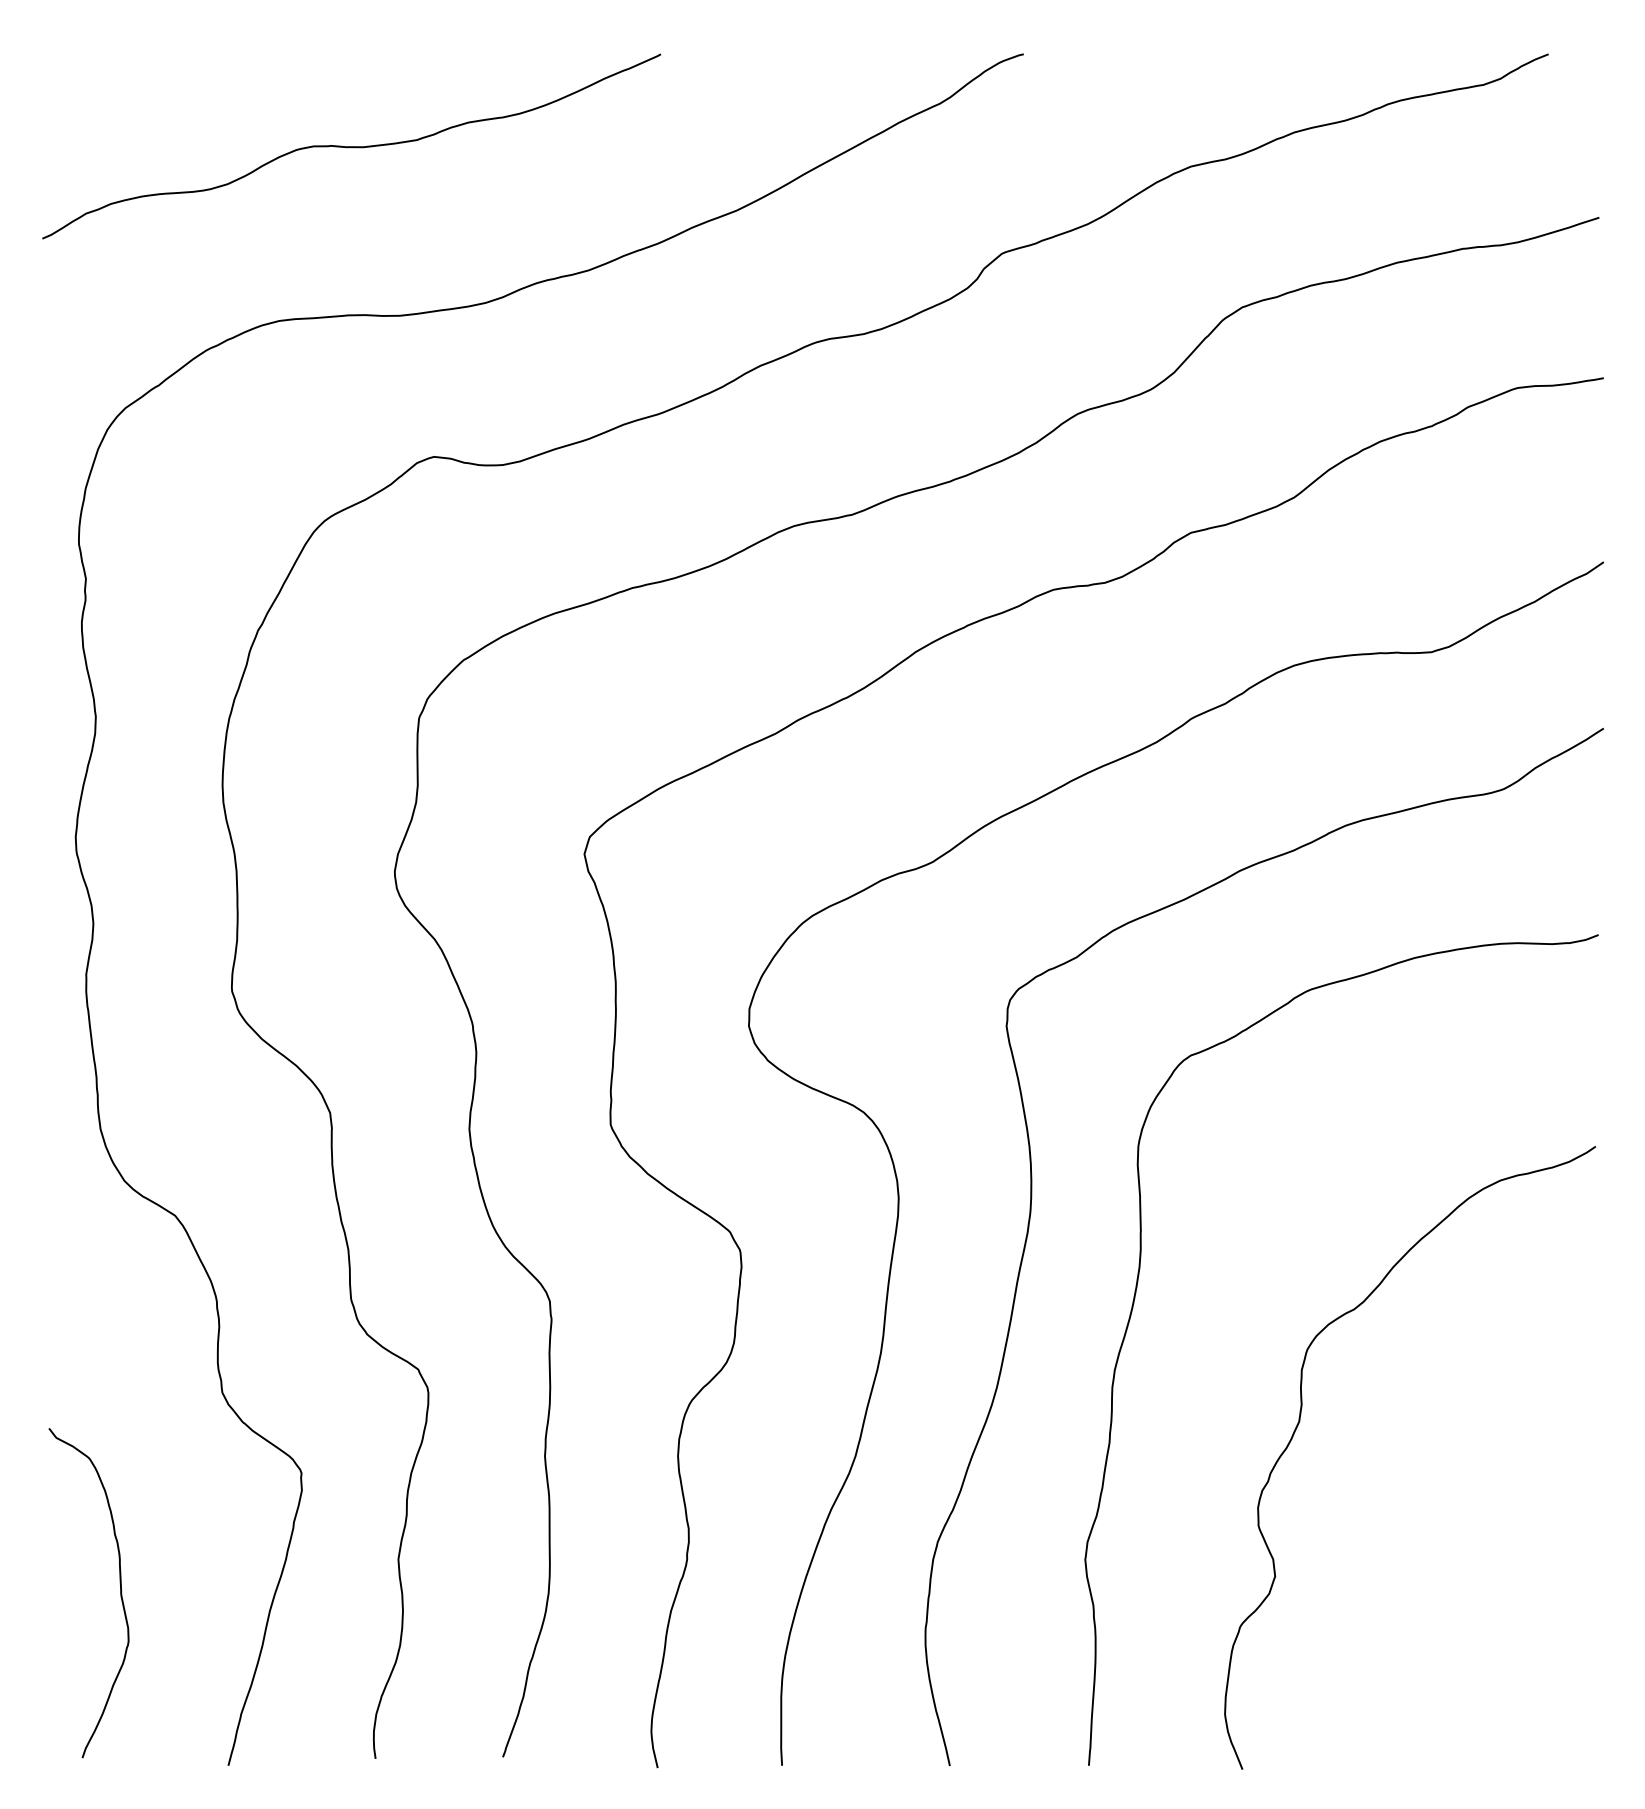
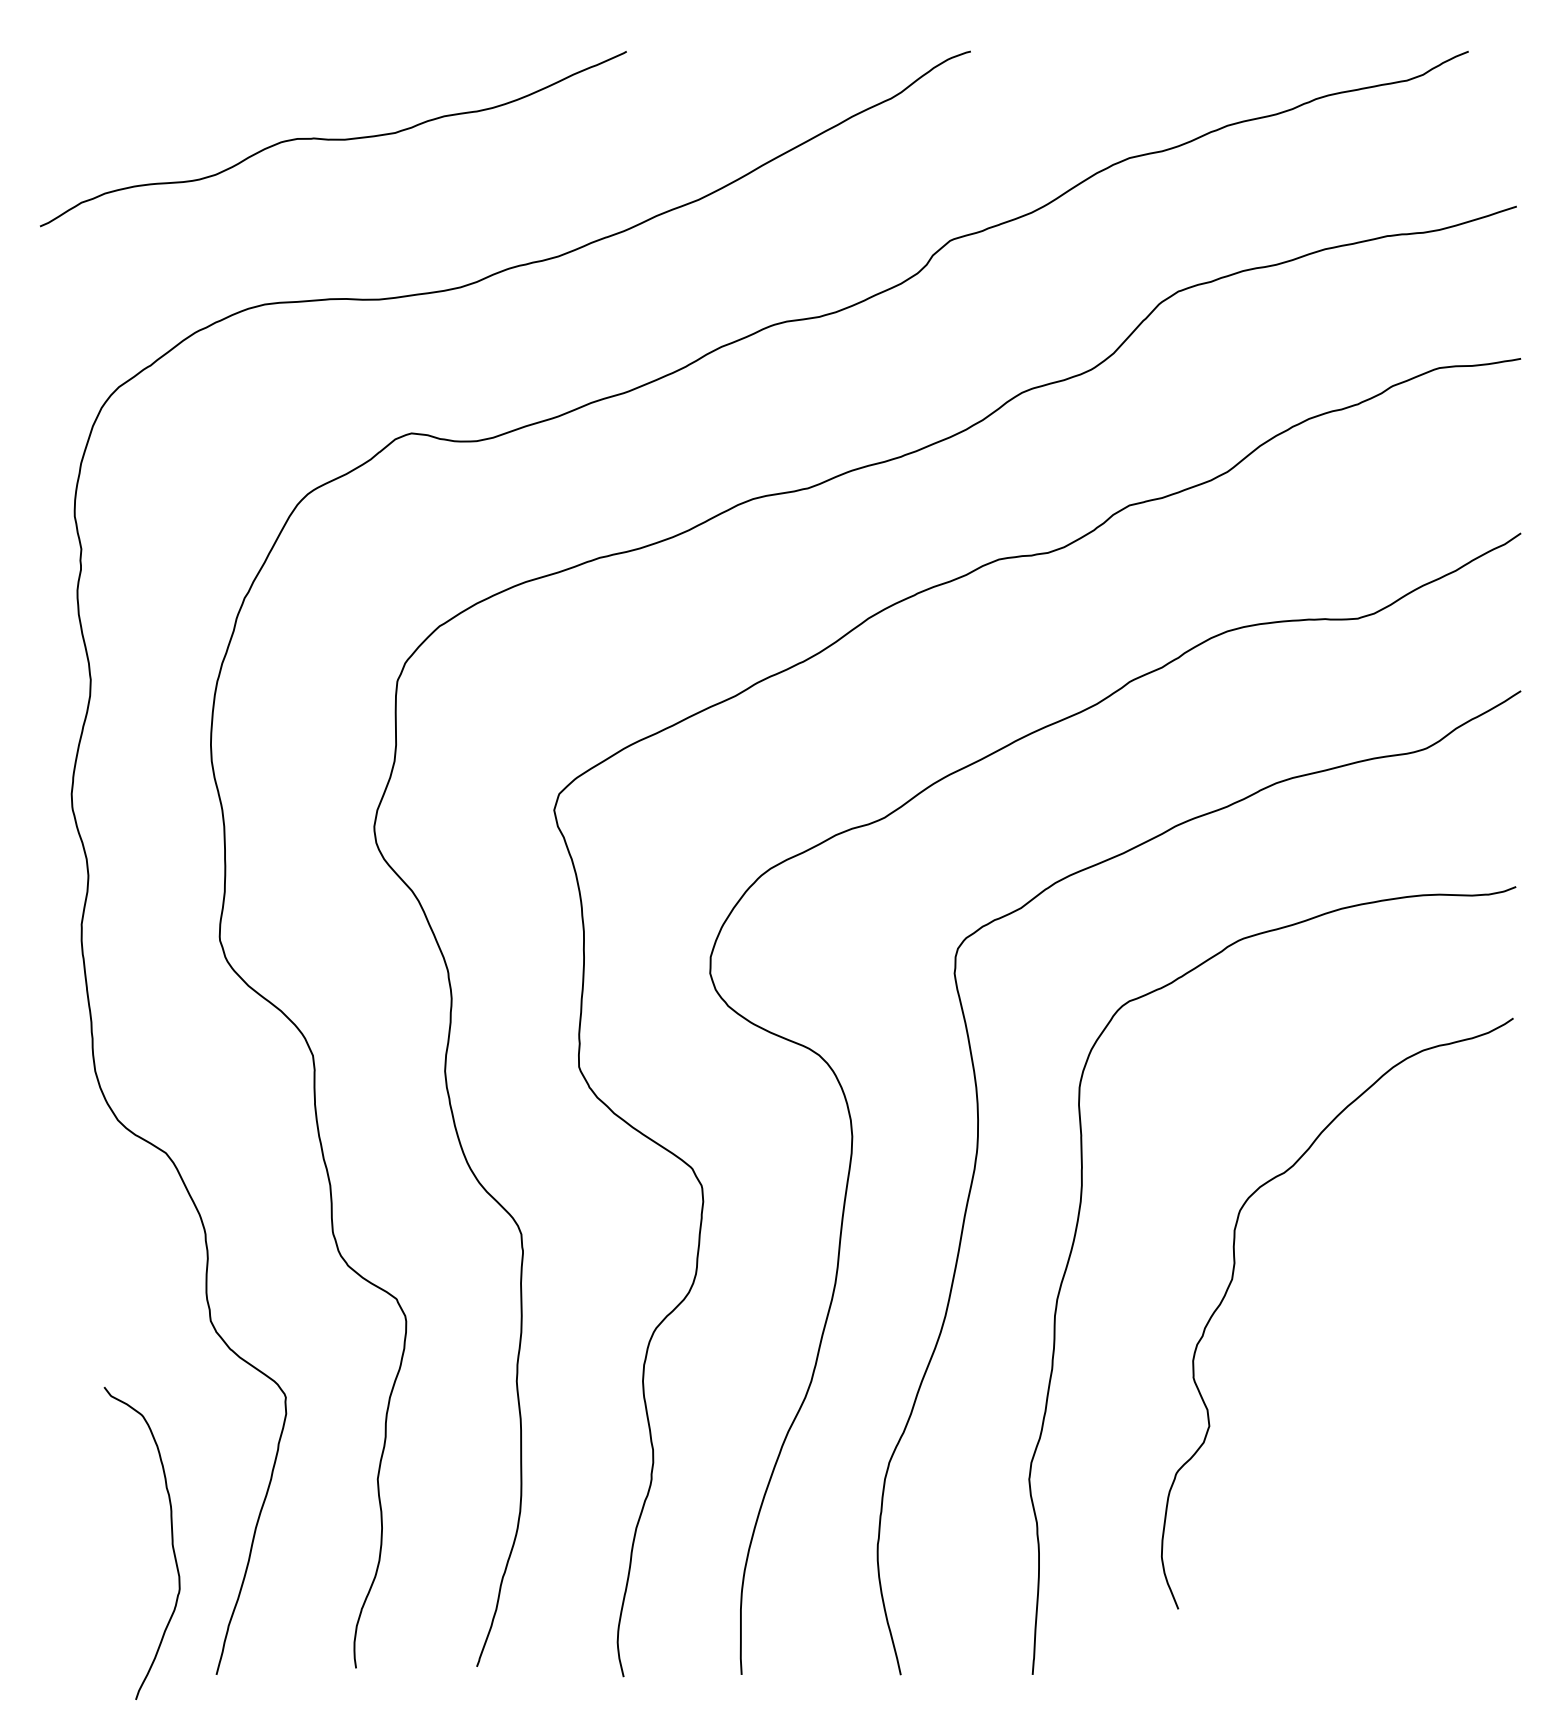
curve: (1300, 1421) -> (1233, 1279), moved
curve: (120, 1593) -> (172, 1543), moved

